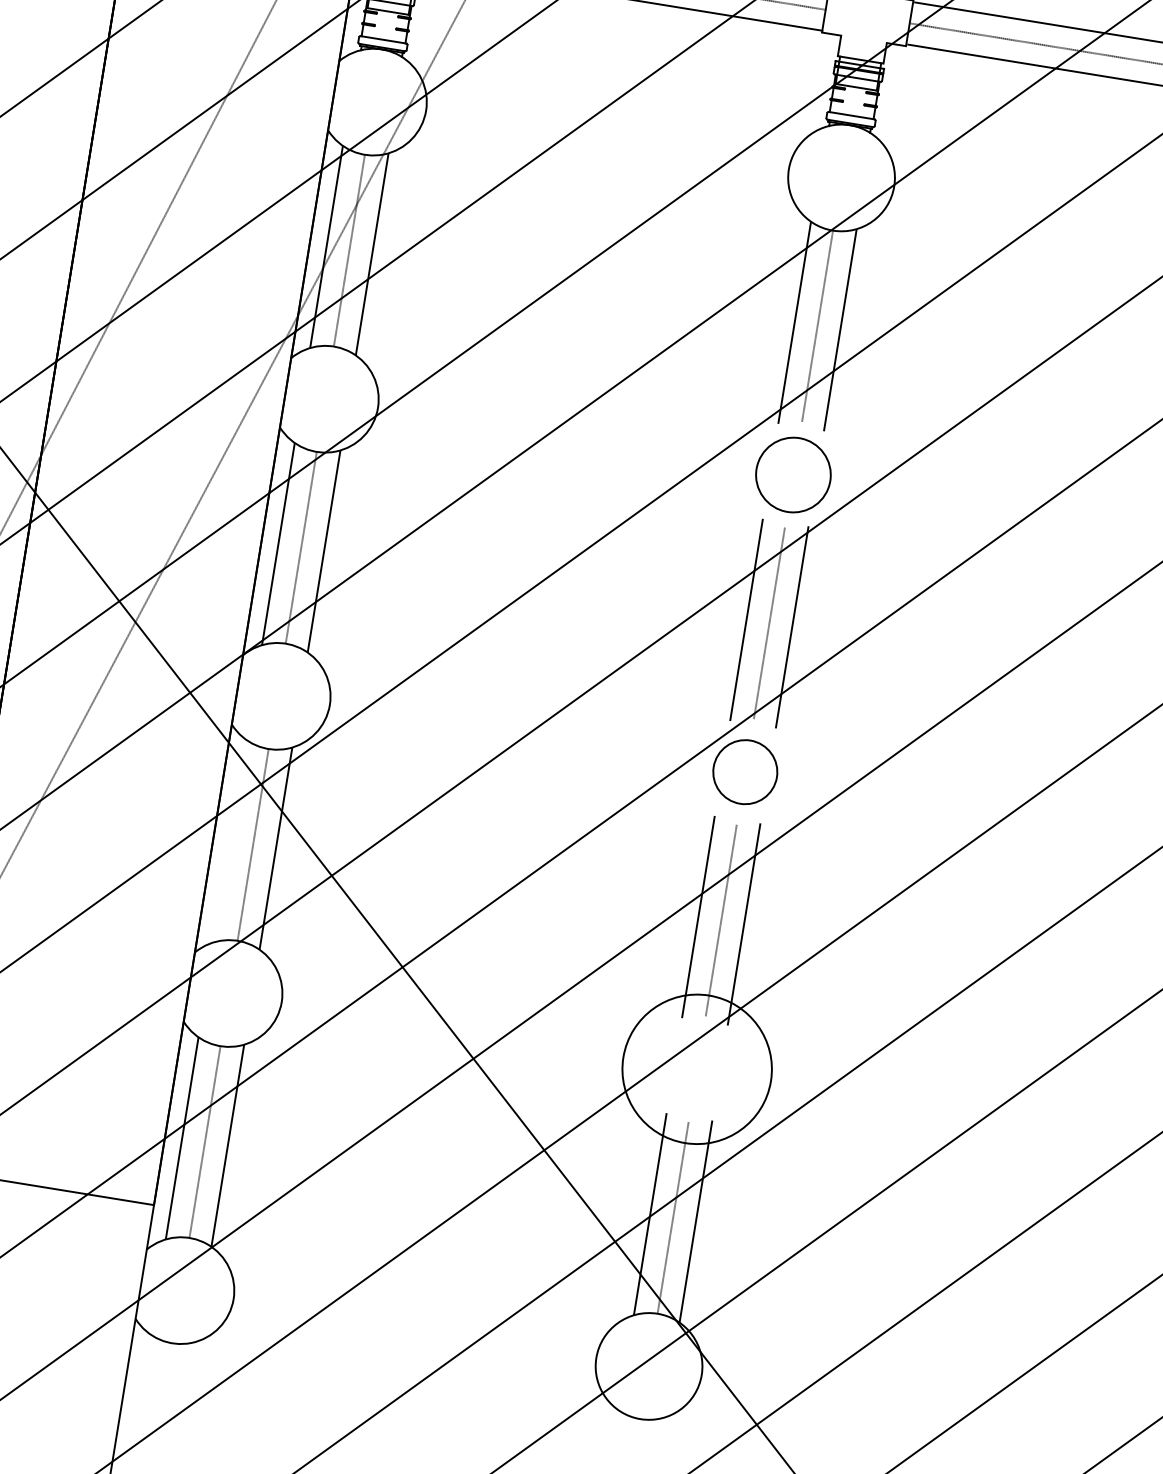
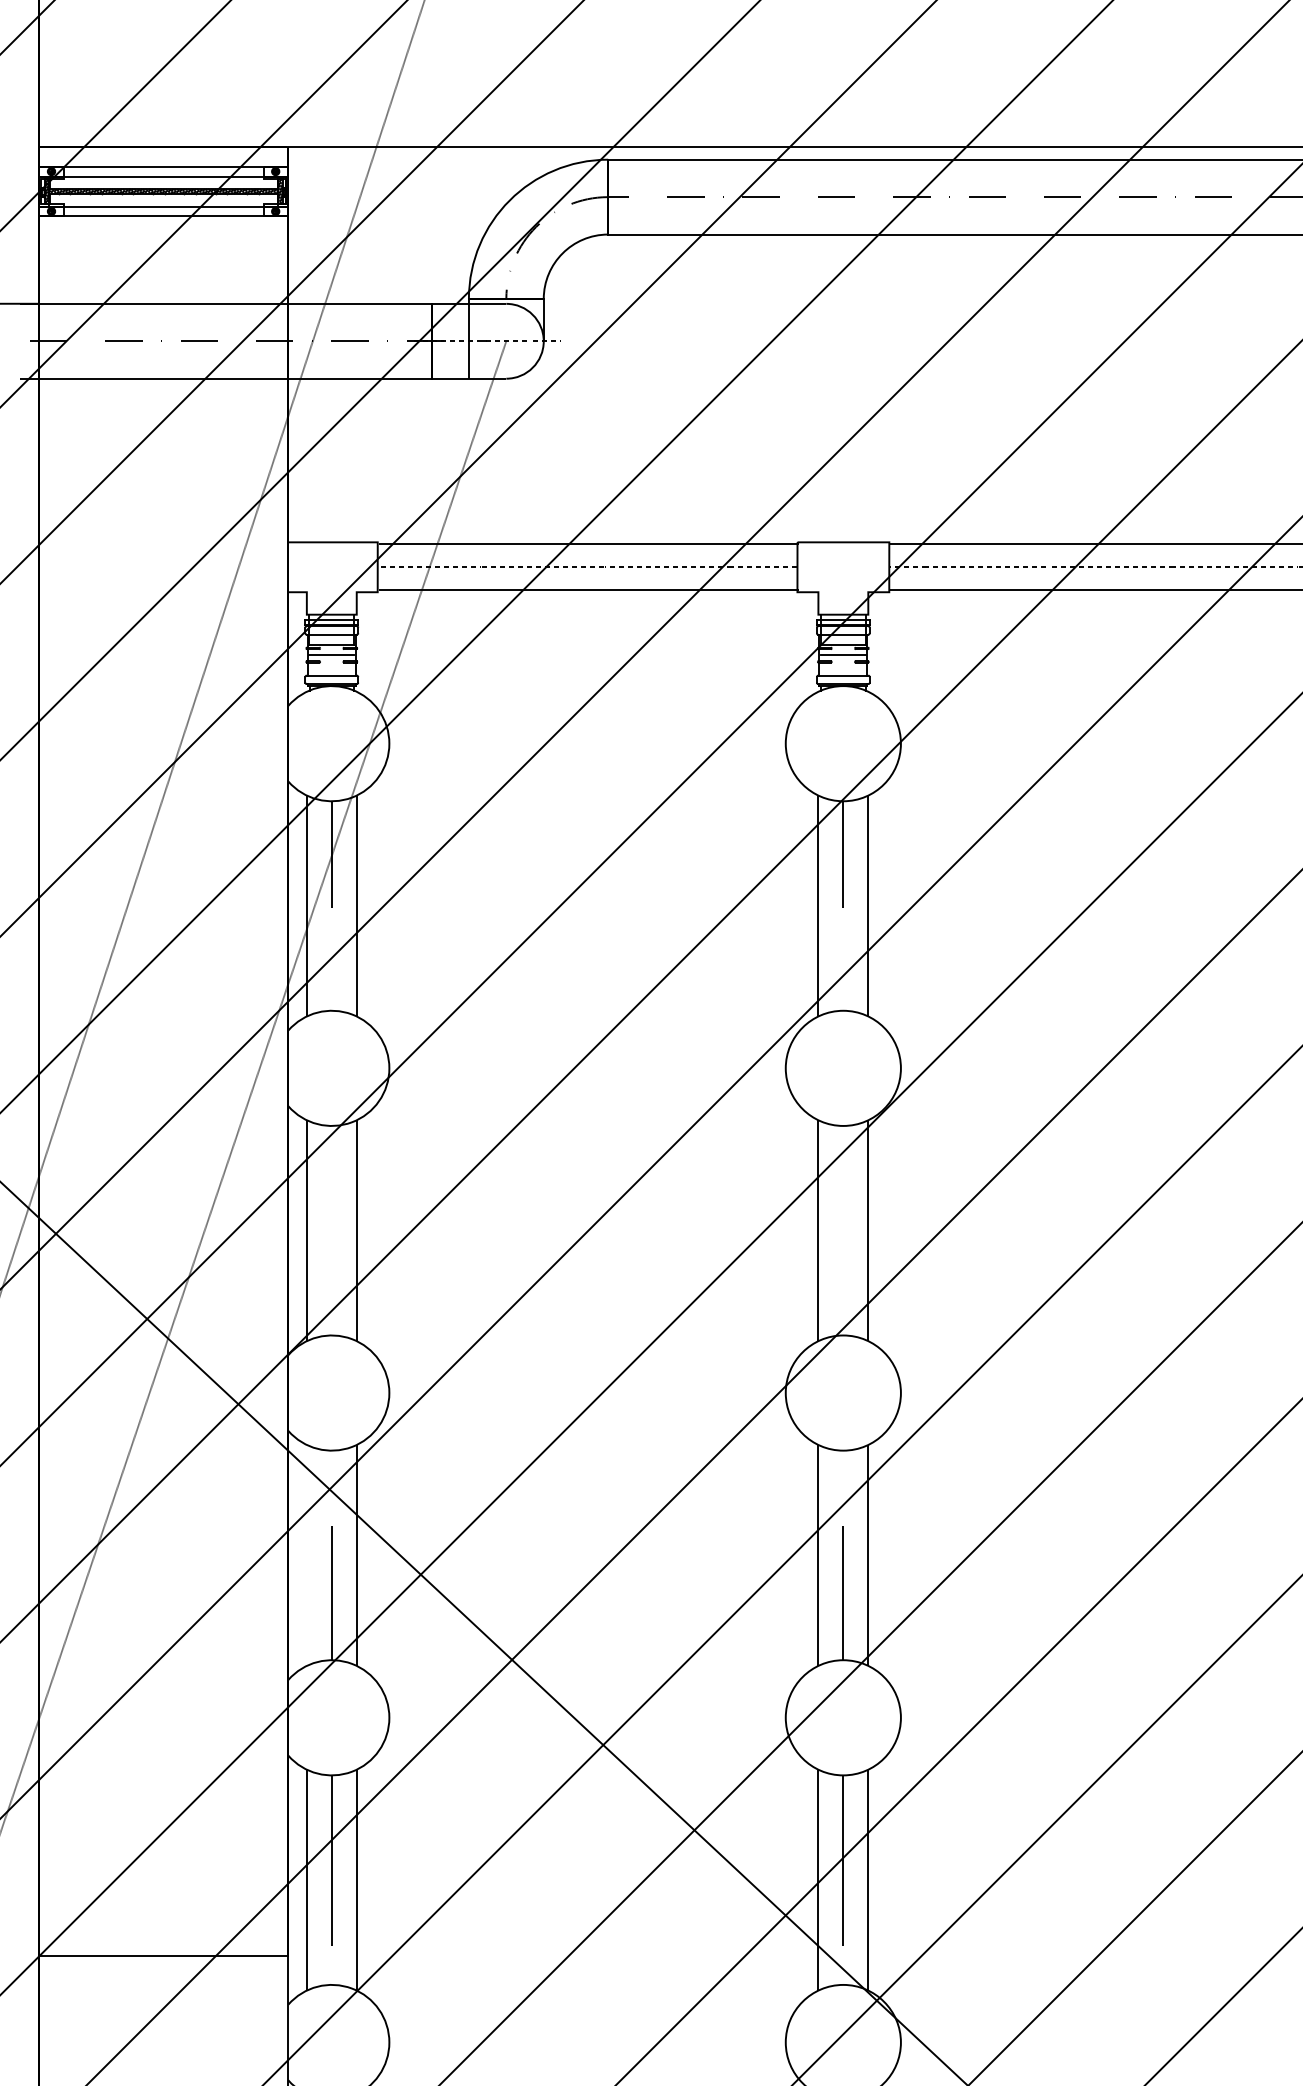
line: (386, 20) -> (331, 654), added
line: (854, 96) -> (842, 654), added
circle: (792, 474) -> (842, 1067), size x1.43
circle: (744, 771) -> (842, 1392), size x1.67
circle: (696, 1068) -> (842, 1717), size x0.71

